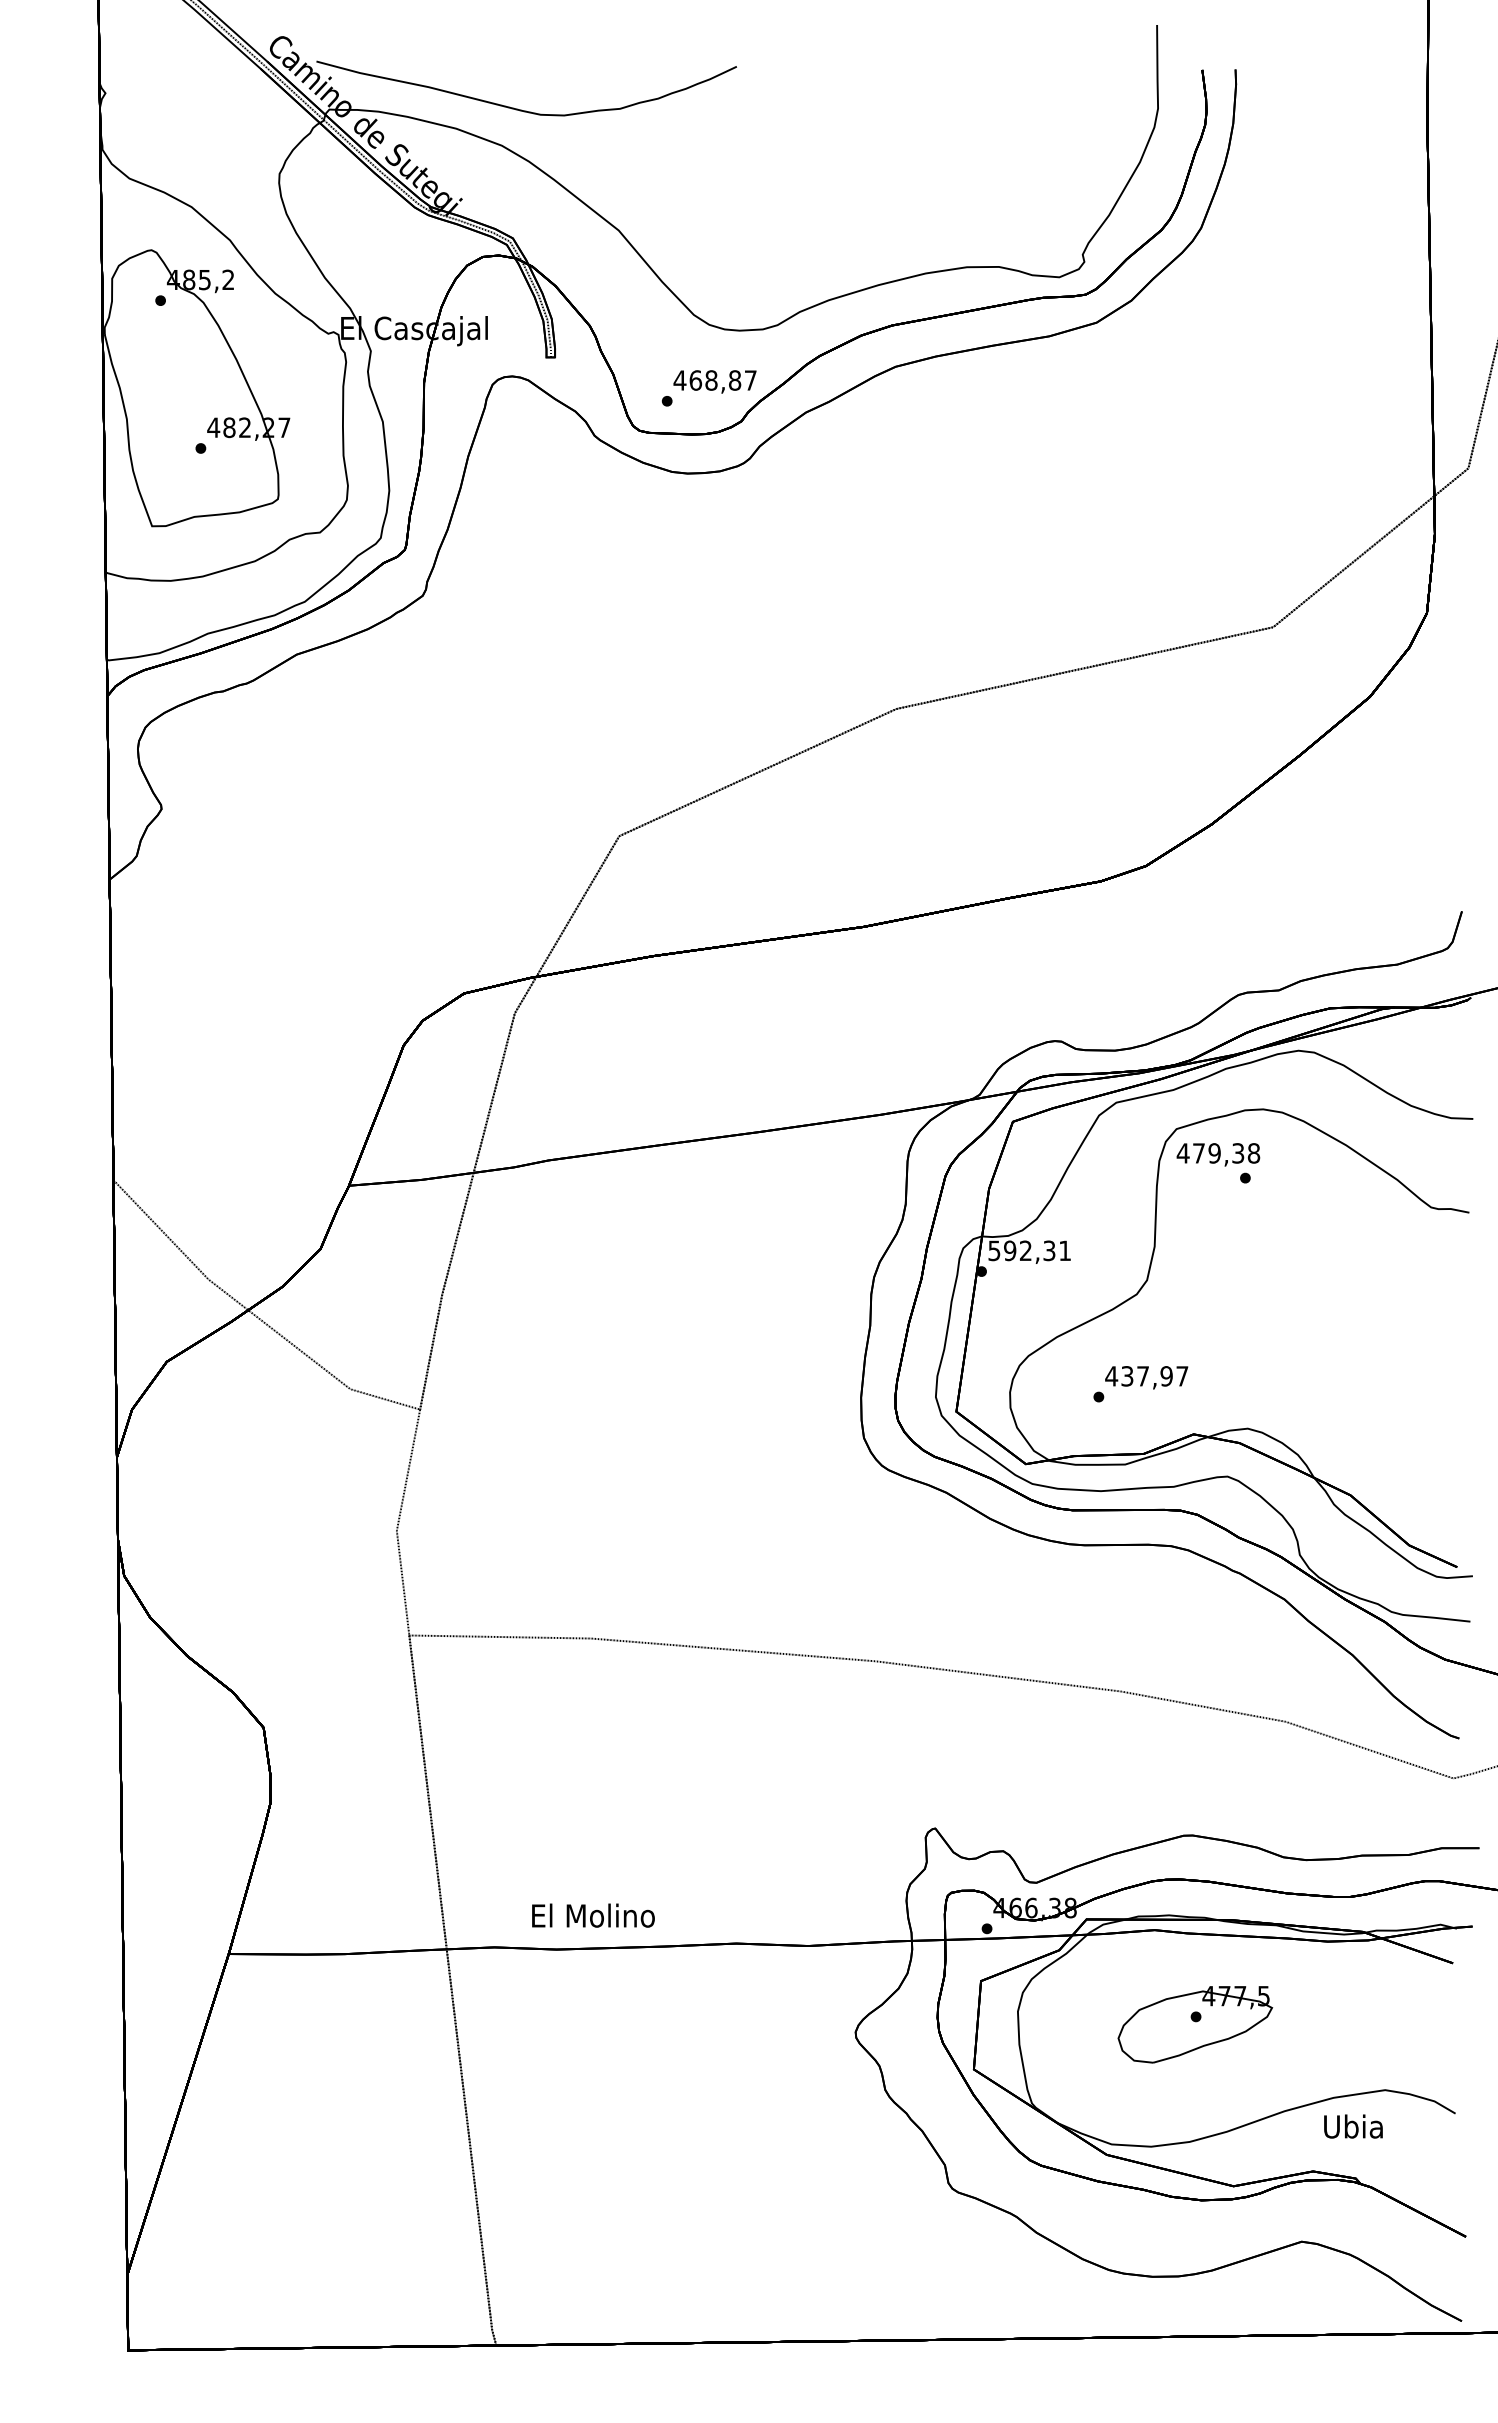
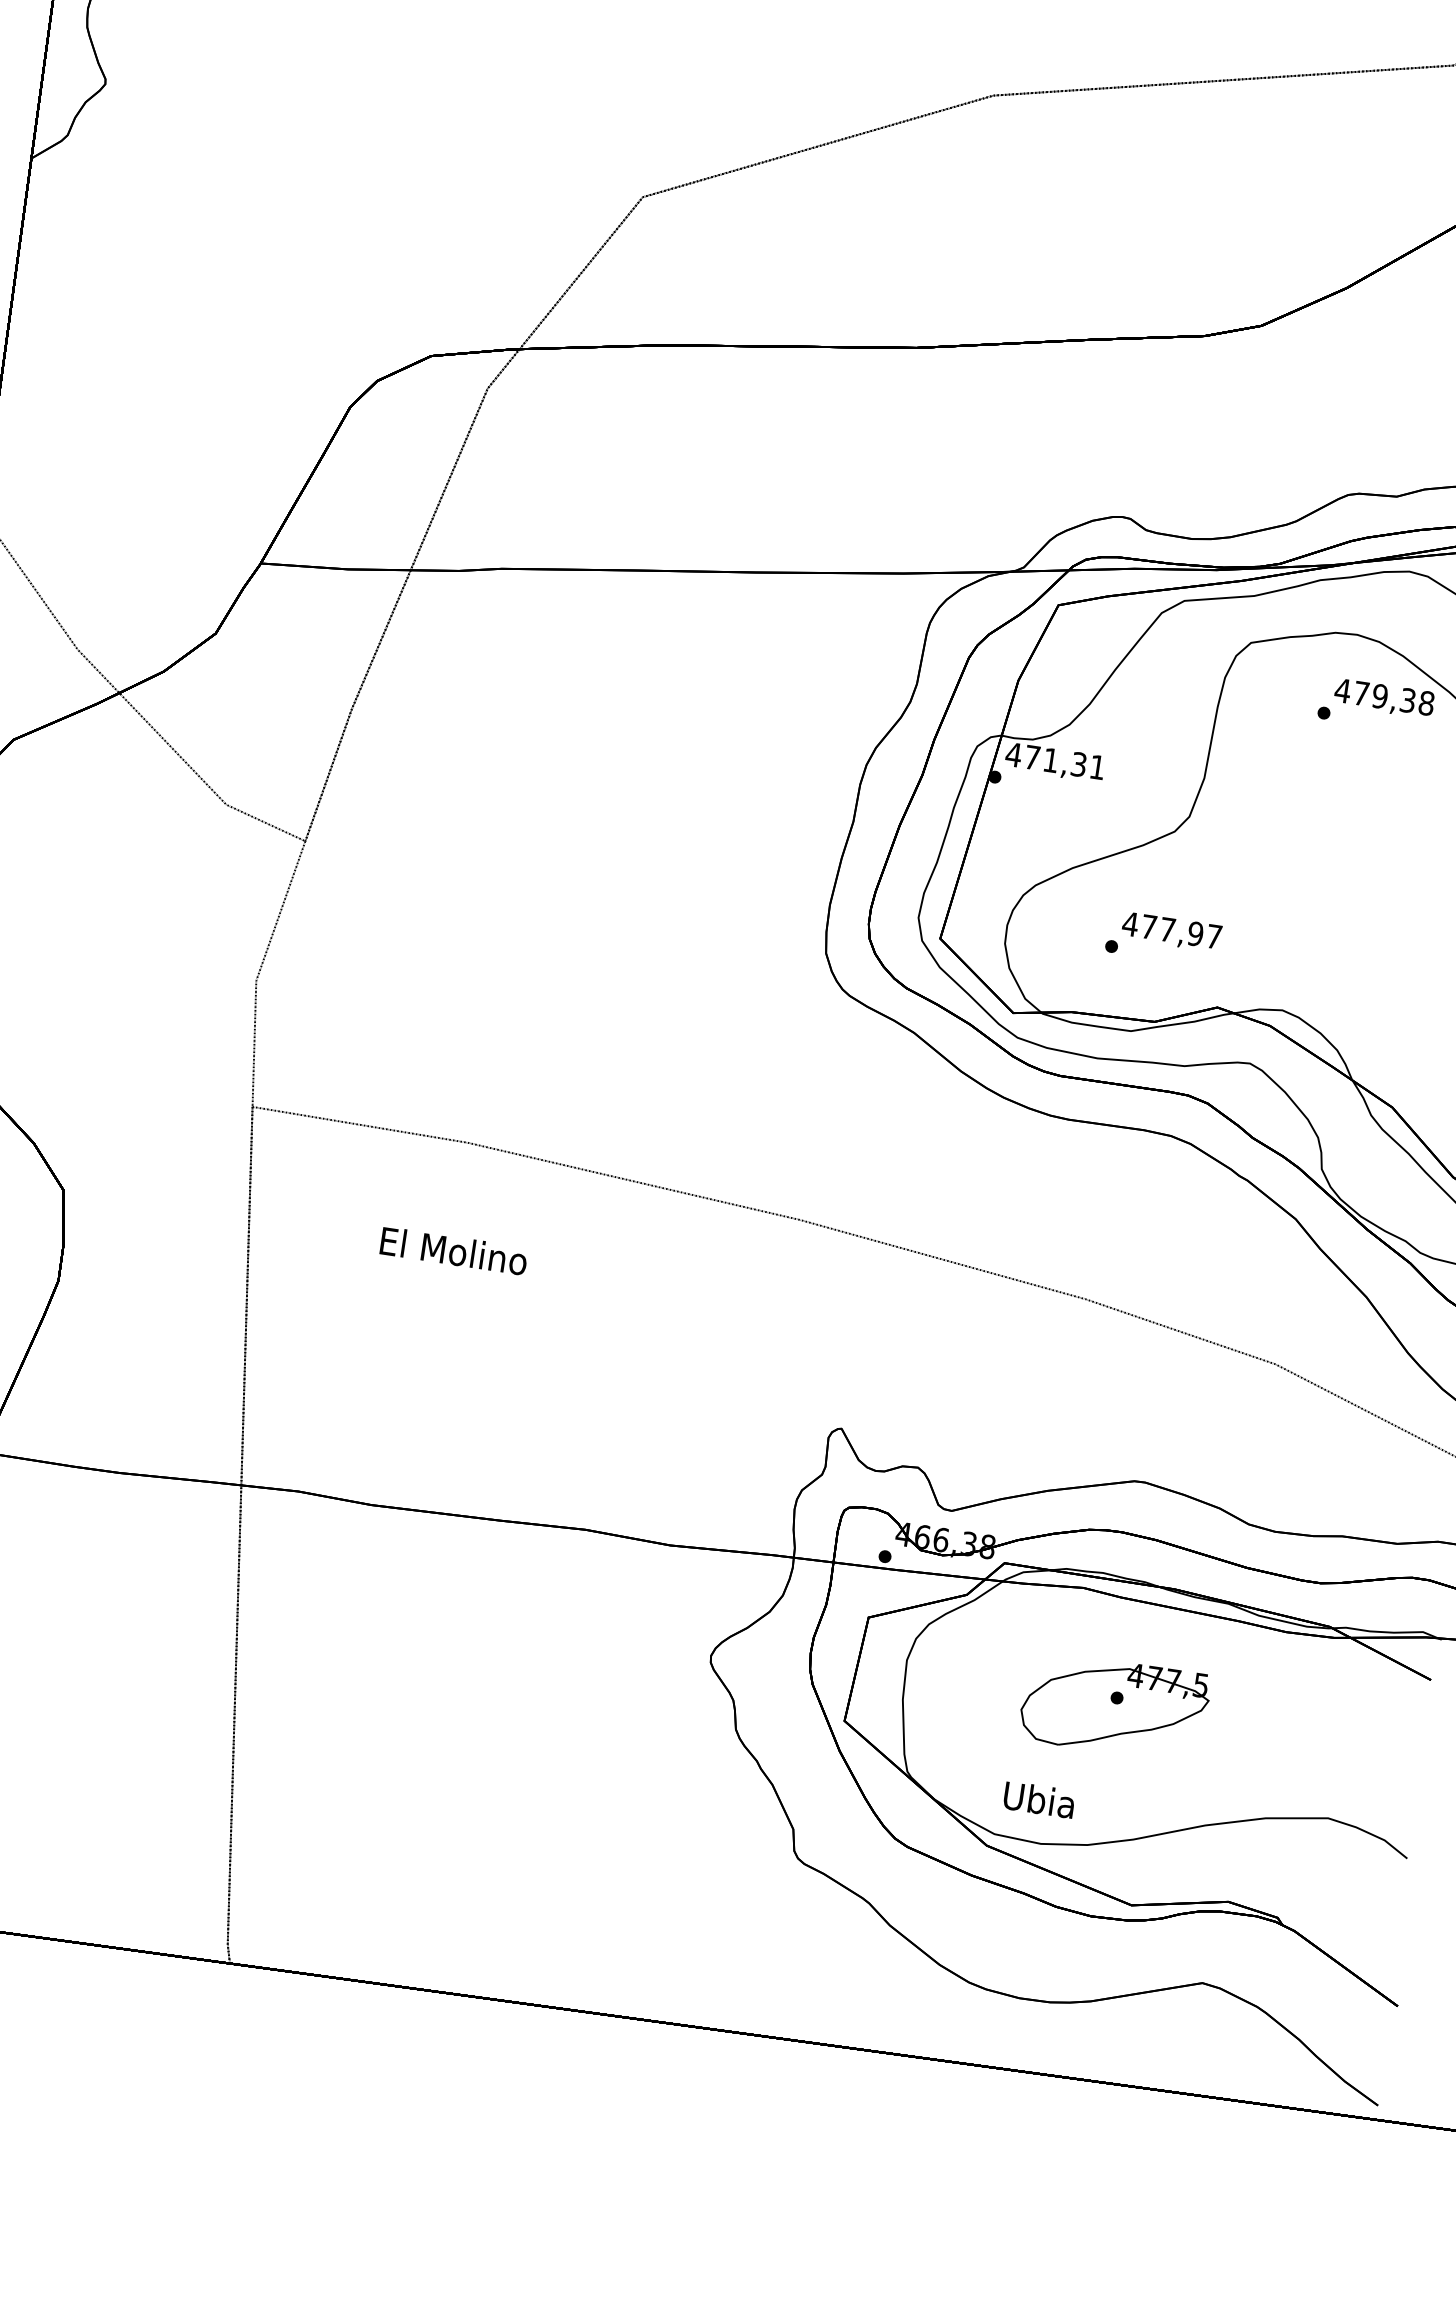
text: (1218, 1154) -> (1384, 698), moved
text: (1009, 1250) -> (1031, 757), 592,31 -> 471,31
text: (1127, 1376) -> (1149, 927), 437,97 -> 477,97
text: (593, 1915) -> (454, 1250), moved
text: (1353, 2126) -> (1039, 1799), moved

